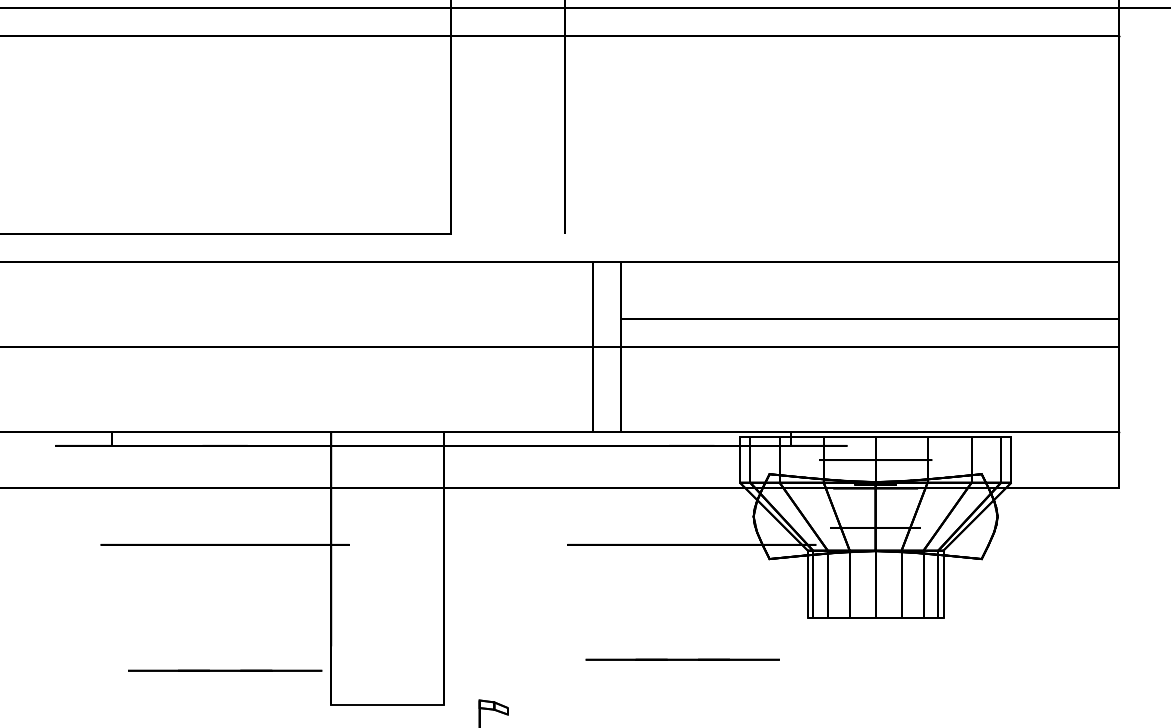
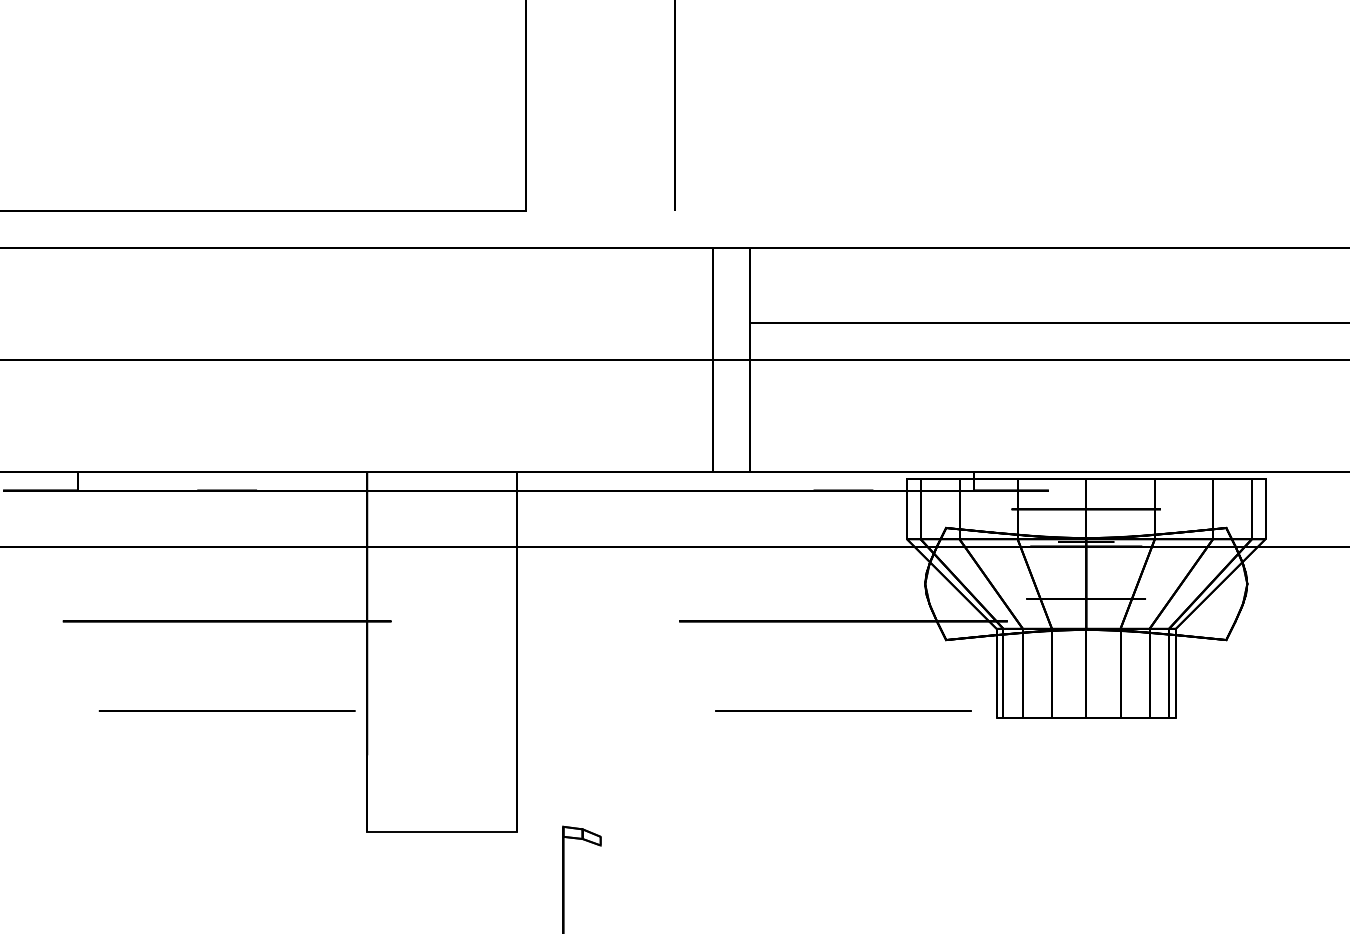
line: (682, 659) -> (843, 710), moved
line: (225, 670) -> (227, 710), moved

